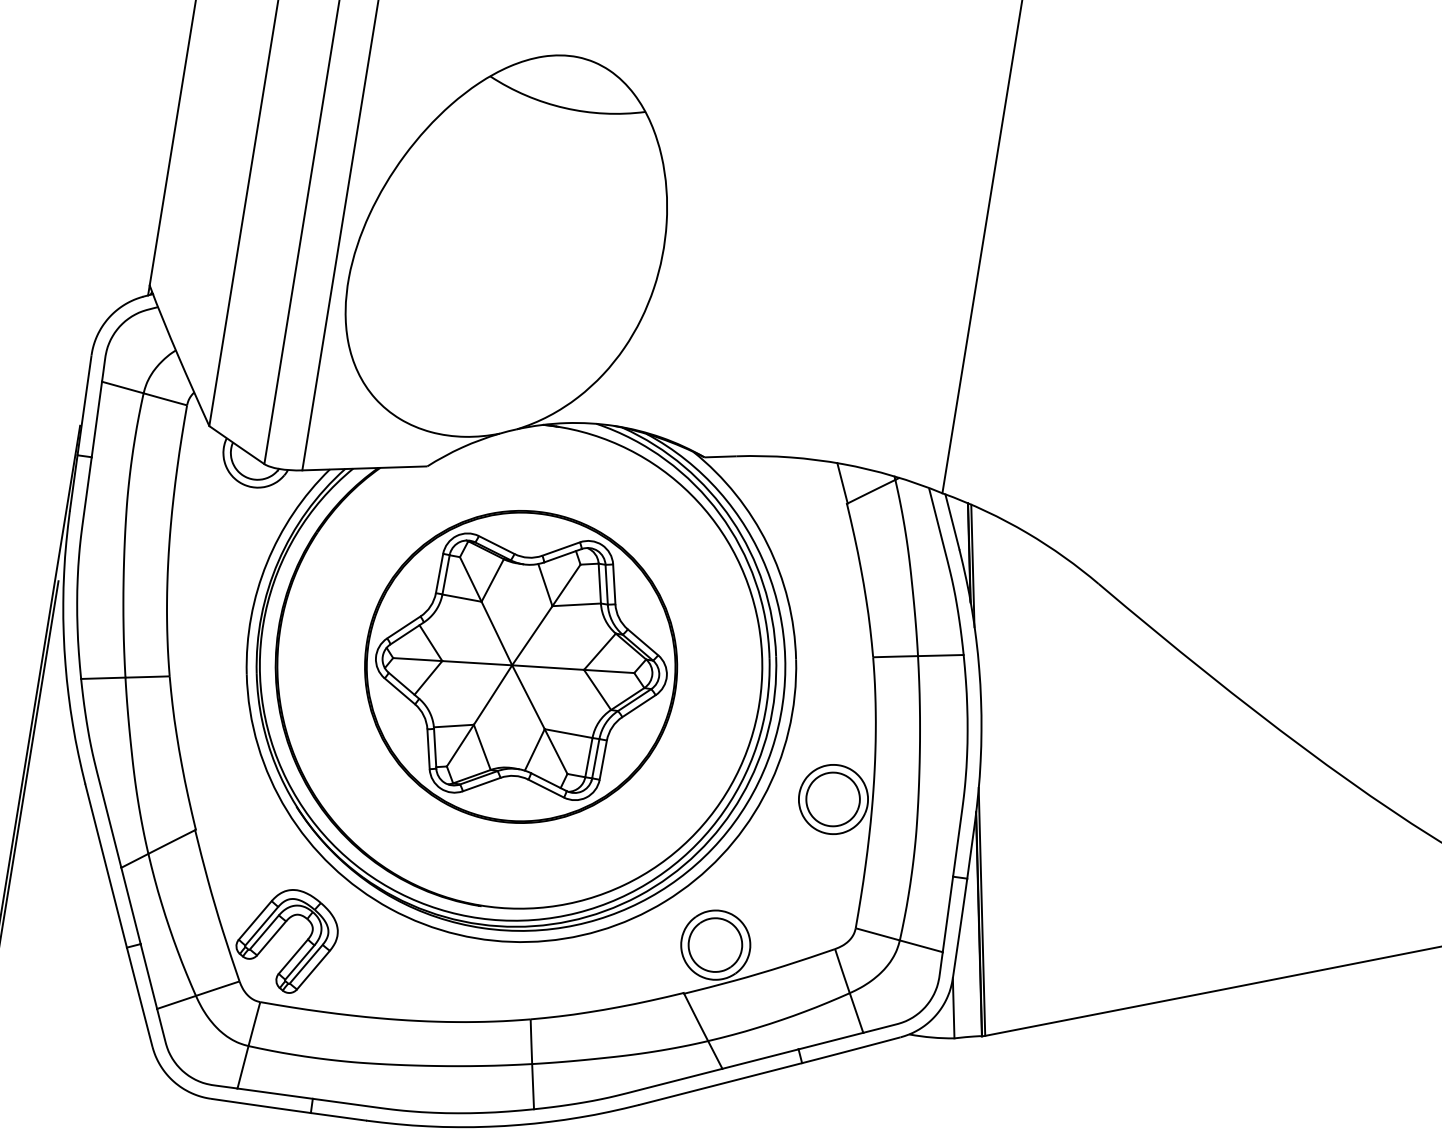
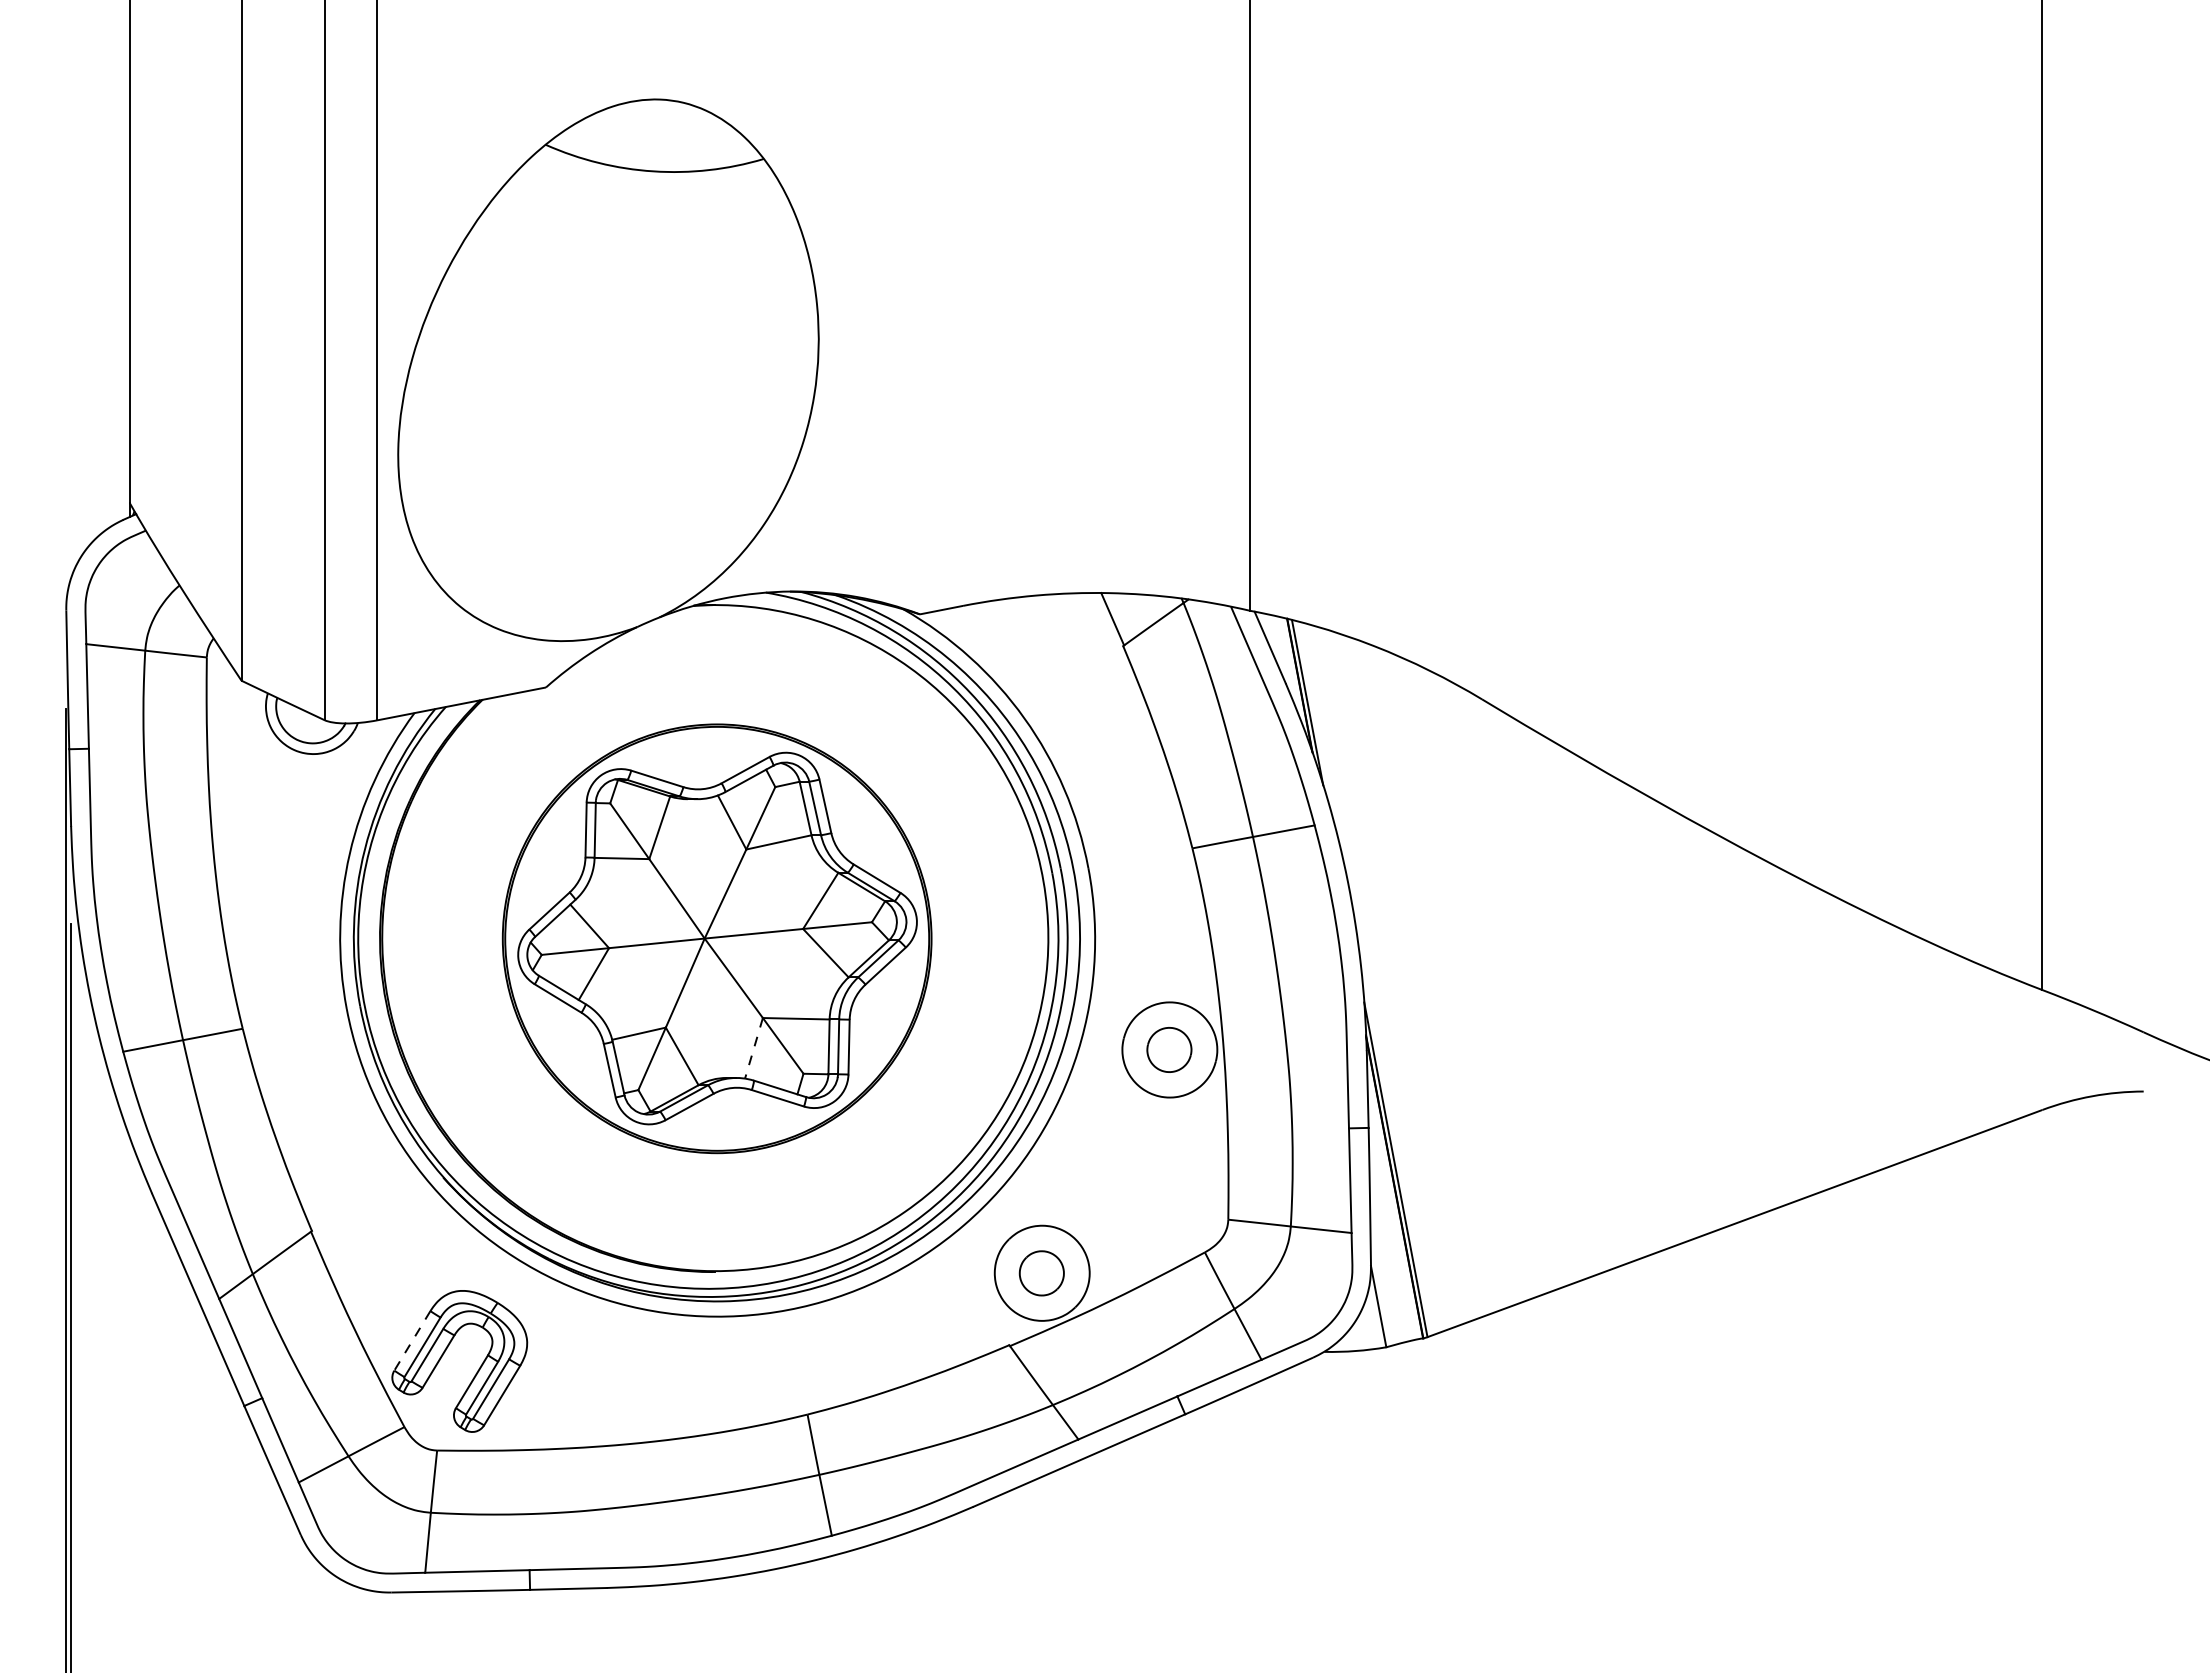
line: (534, 749) -> (753, 1048), solid -> dashed
part: (833, 799) -> (1169, 1049), size x0.6
line: (255, 920) -> (412, 1340), solid -> dashed
part: (715, 945) -> (1041, 1273), size x0.6

